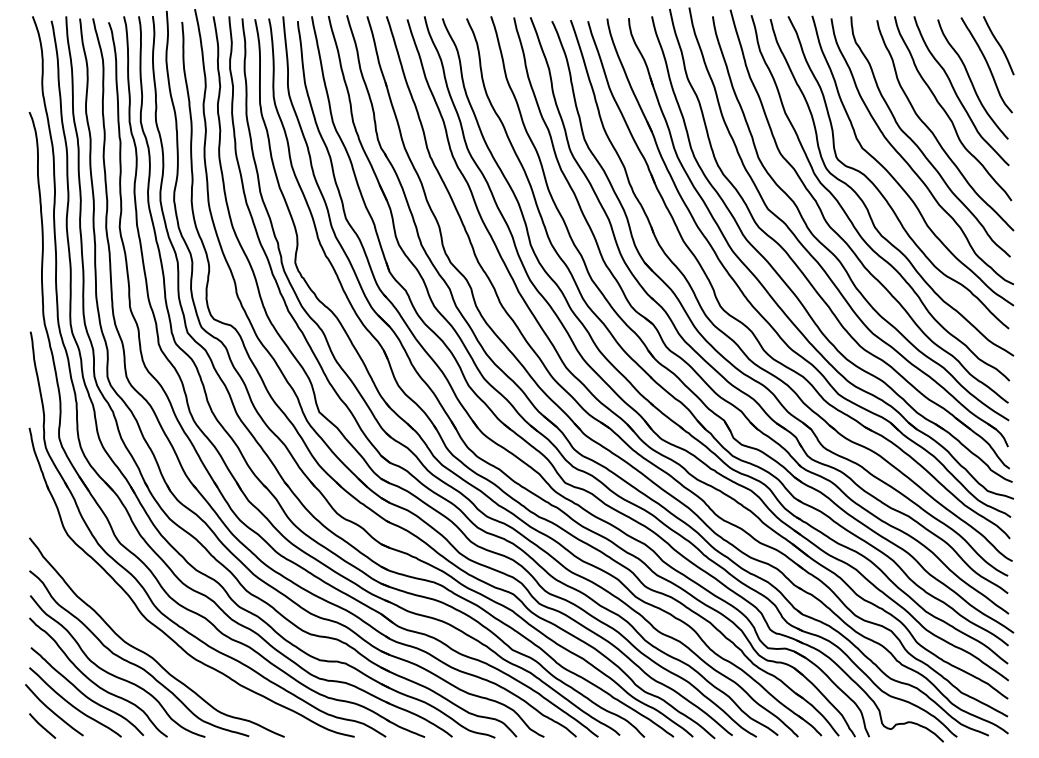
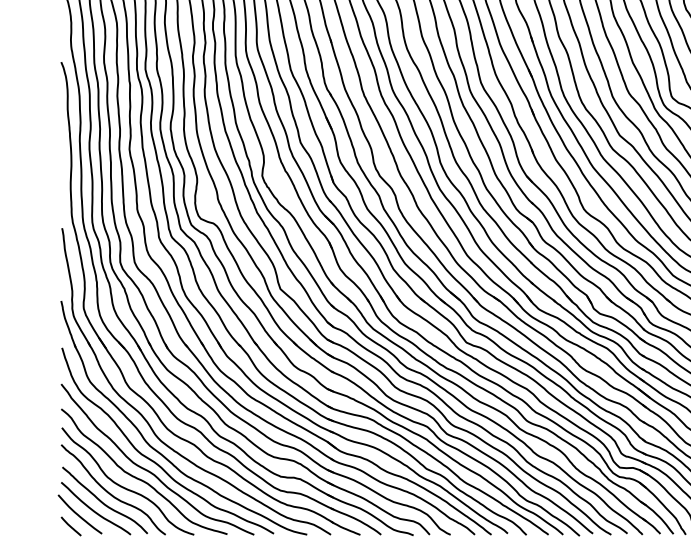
curve: (152, 639) -> (154, 461), added

